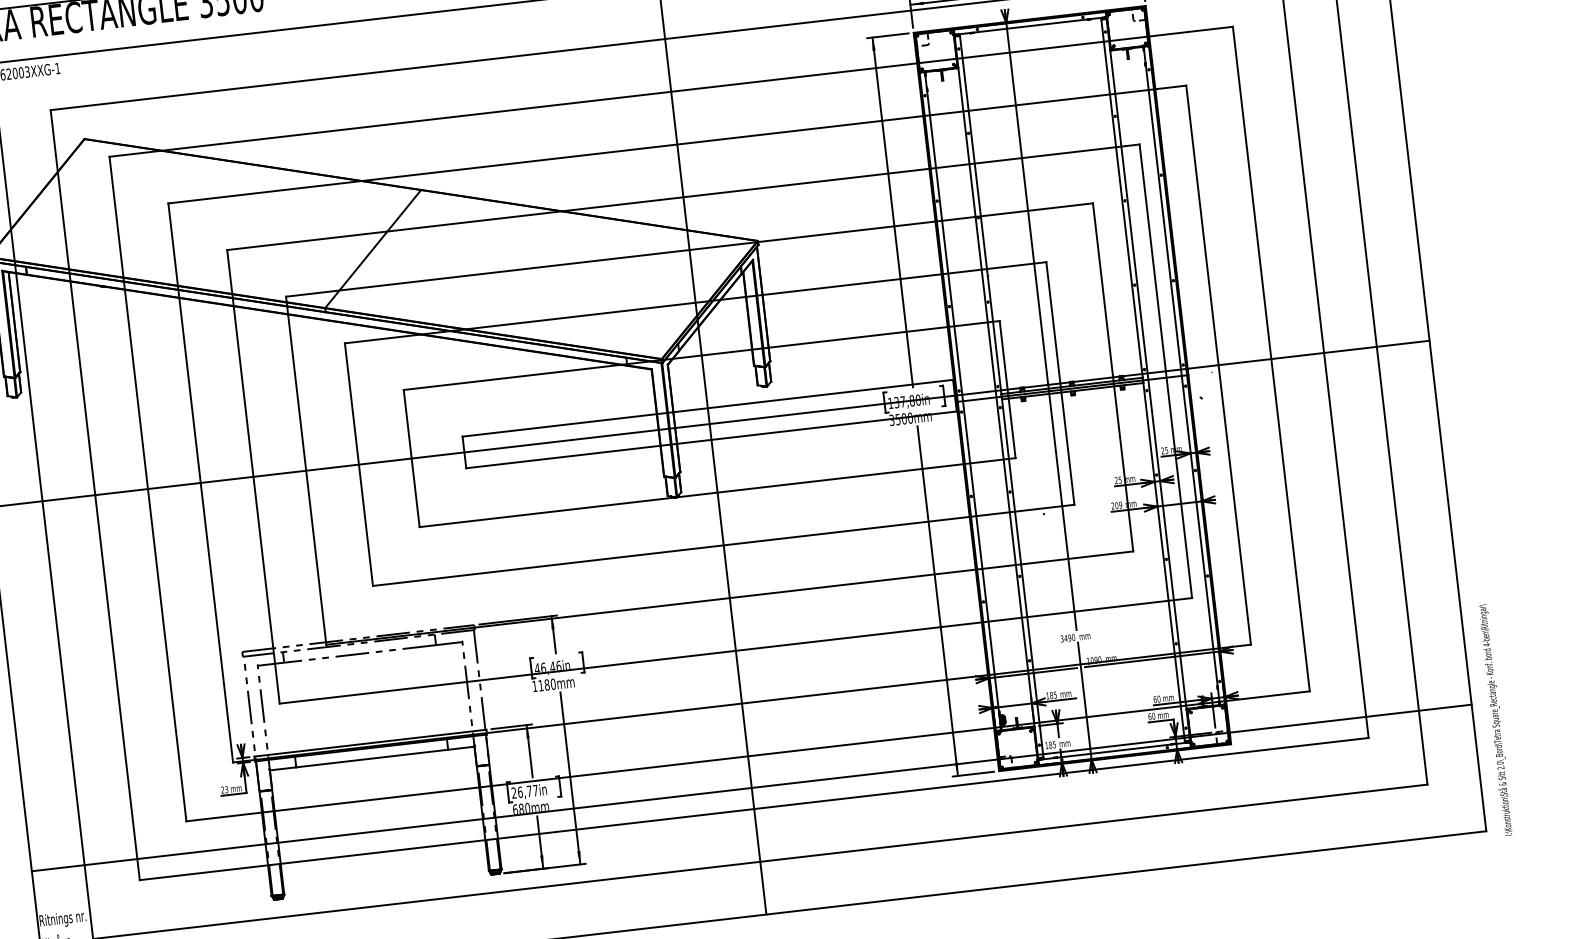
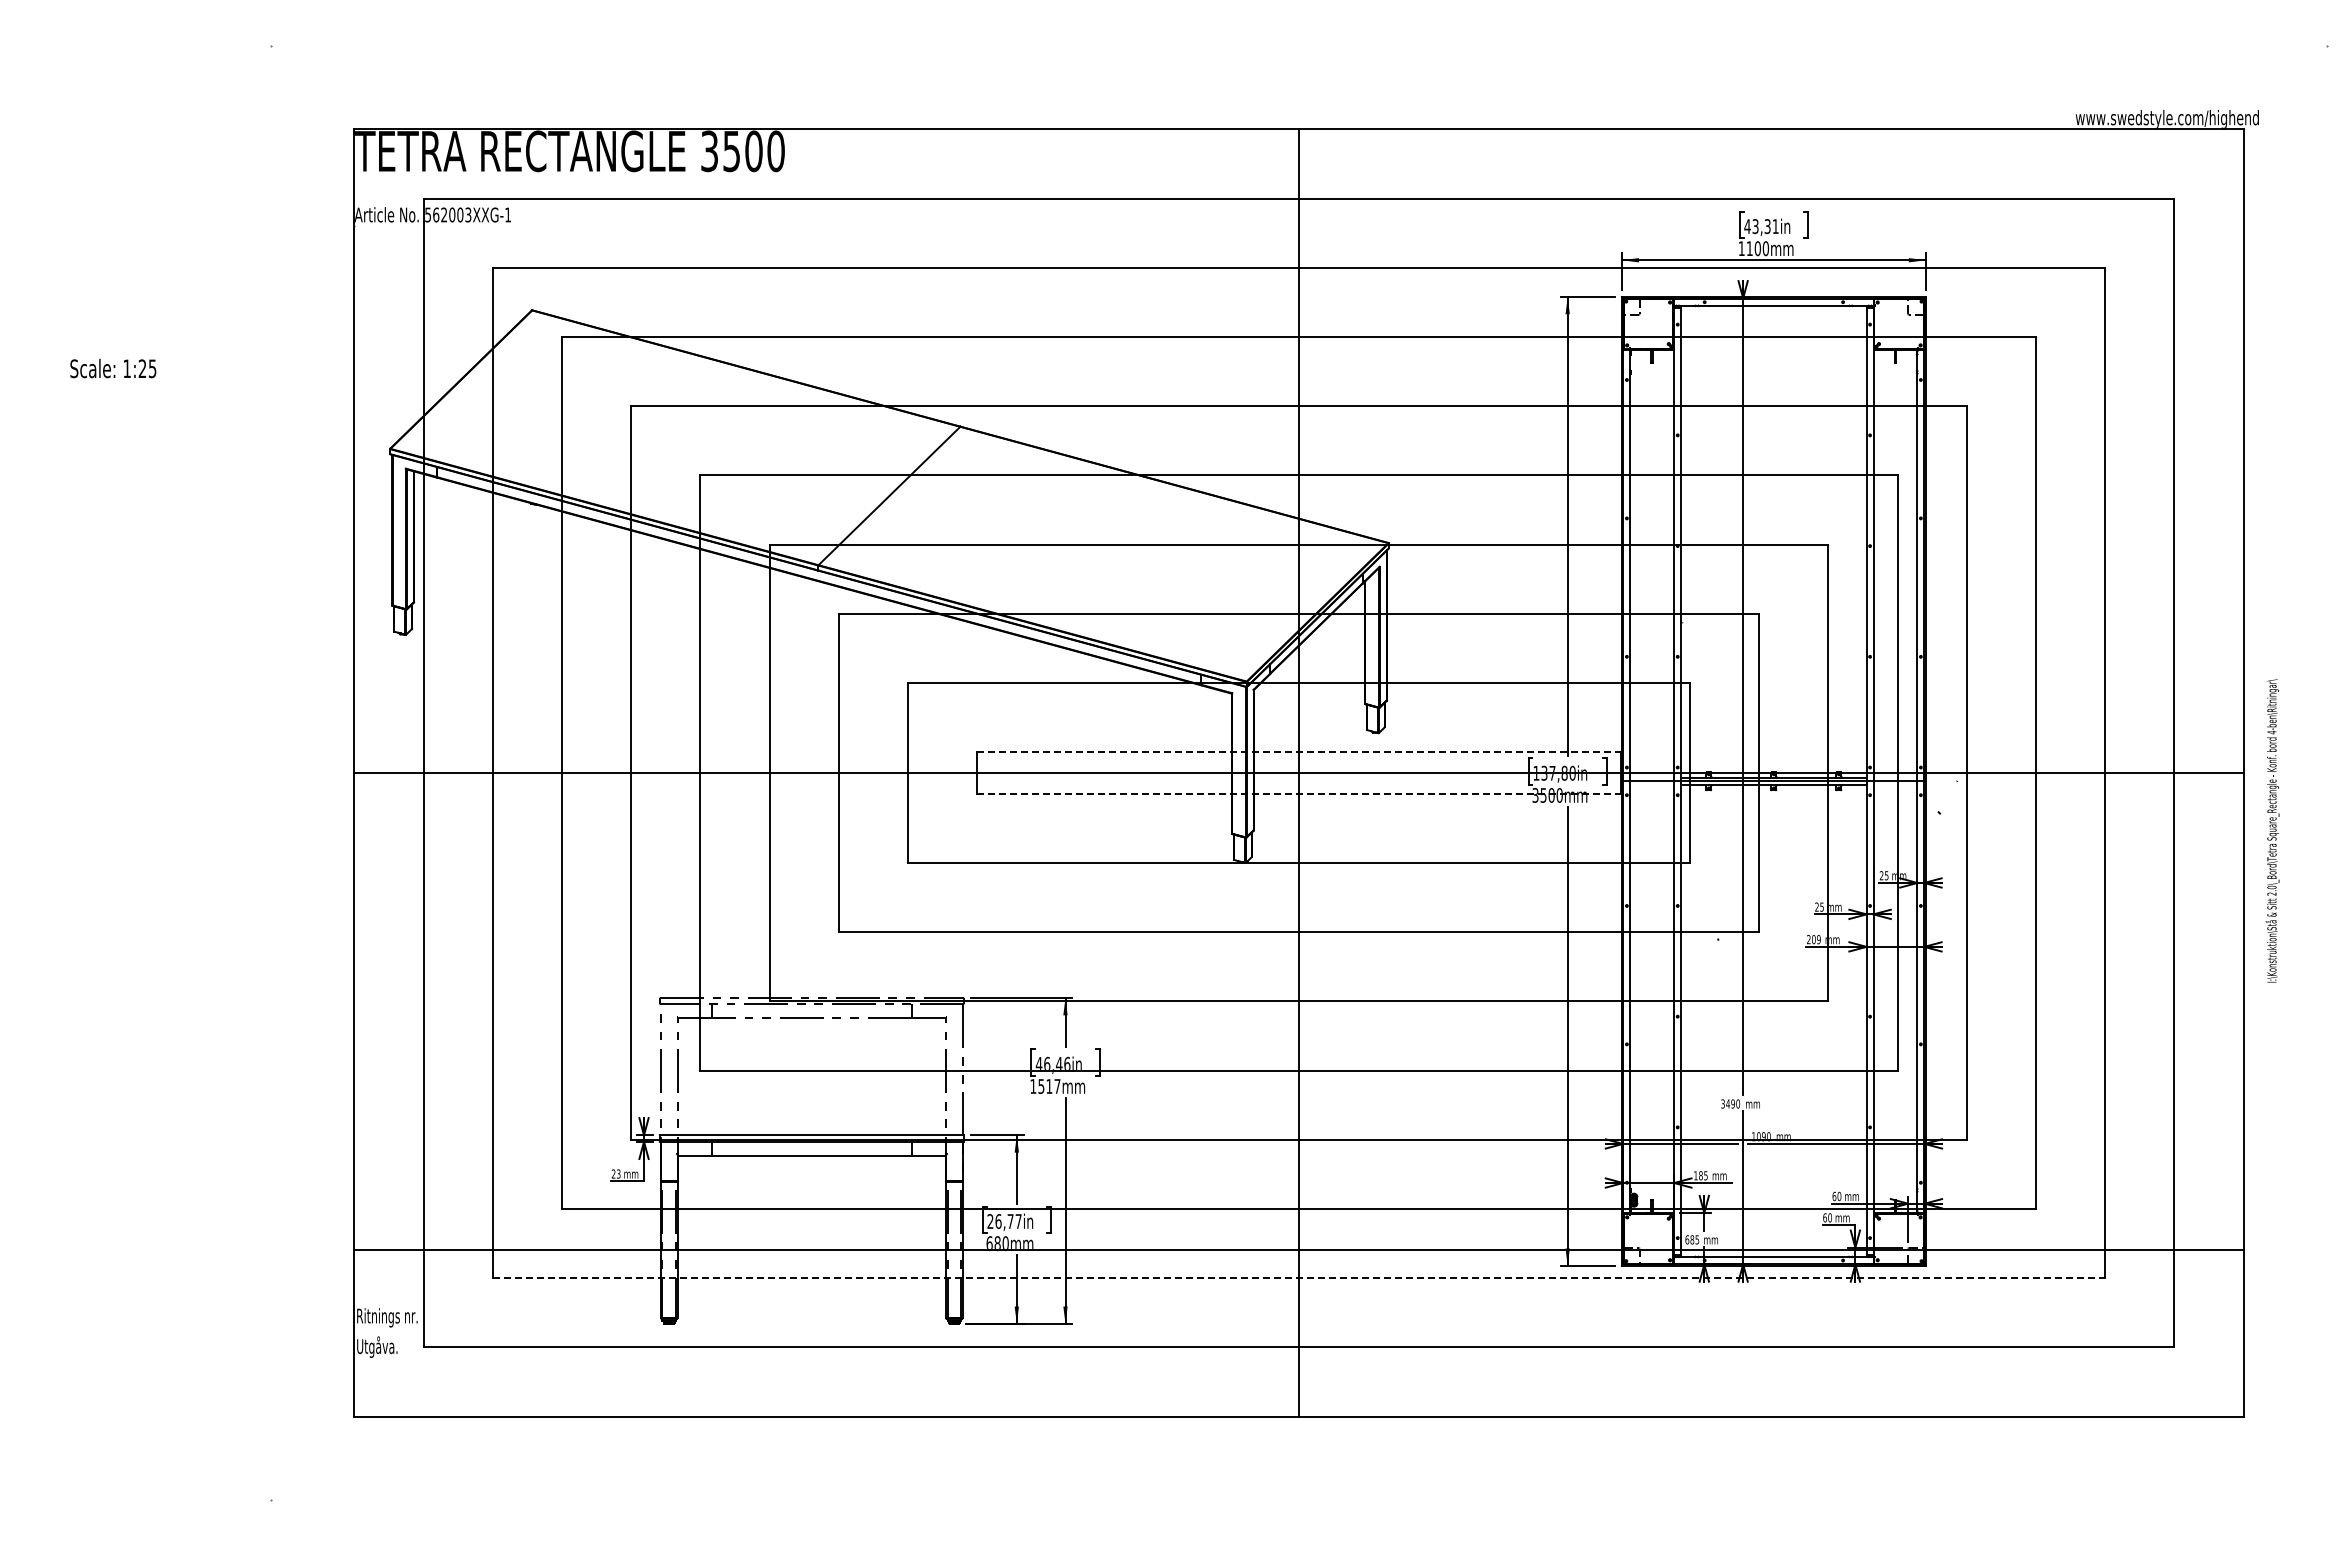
line: (707, 408) -> (1298, 752), solid -> dashed
line: (711, 439) -> (1298, 793), solid -> dashed
text: (547, 684) -> (1049, 1086), 1180mm -> 1517mm
text: (1495, 719) -> (2272, 830), moved
text: (1046, 745) -> (1687, 1239), 185 -> 685
line: (754, 809) -> (1299, 1278), solid -> dashed

